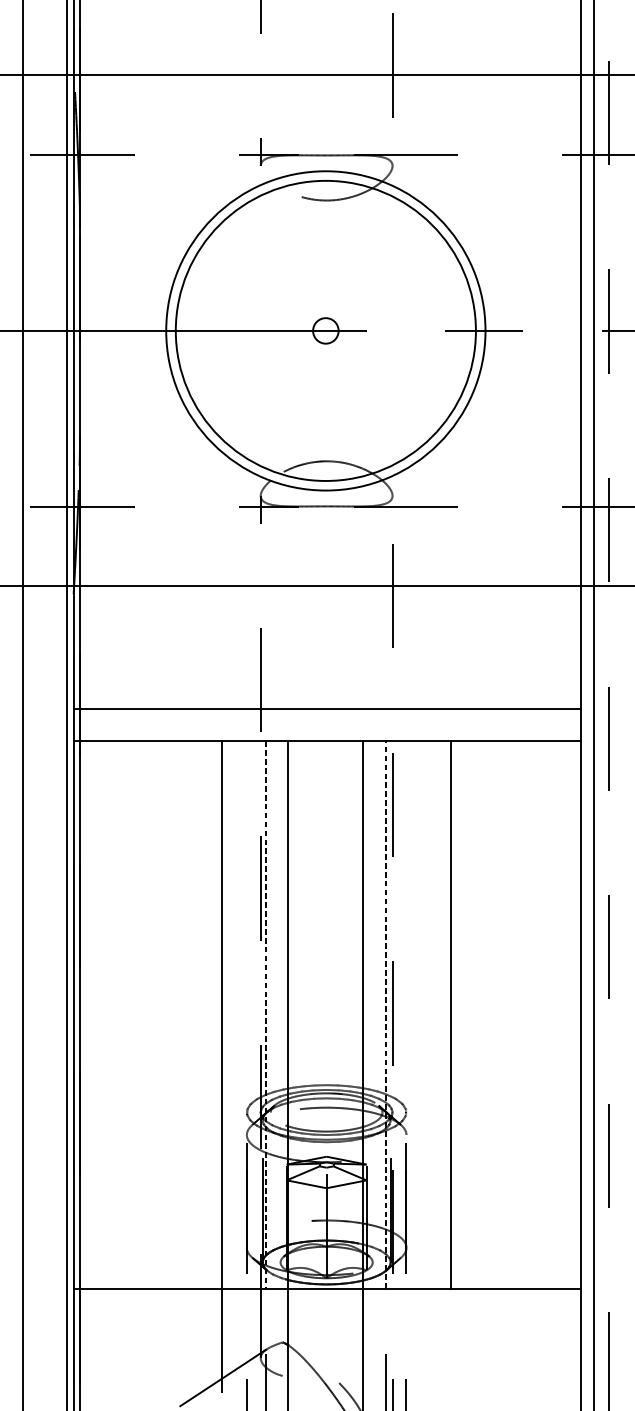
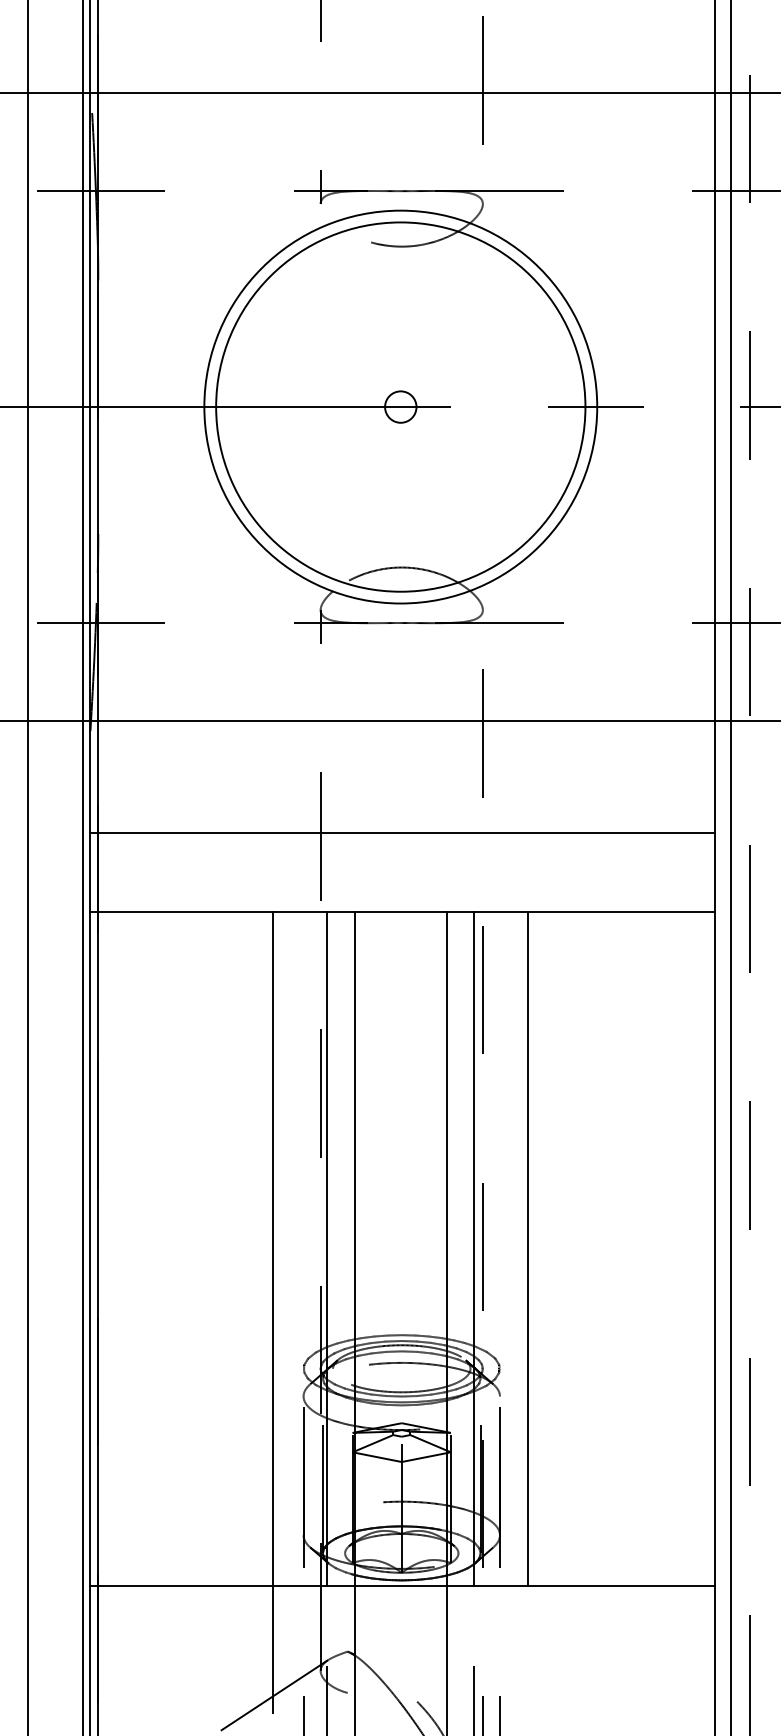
line: (327, 709) -> (402, 833), moved
line: (266, 1014) -> (327, 1248), dashed -> solid
line: (385, 1014) -> (474, 1248), dashed -> solid
line: (450, 1014) -> (528, 1248), moved

